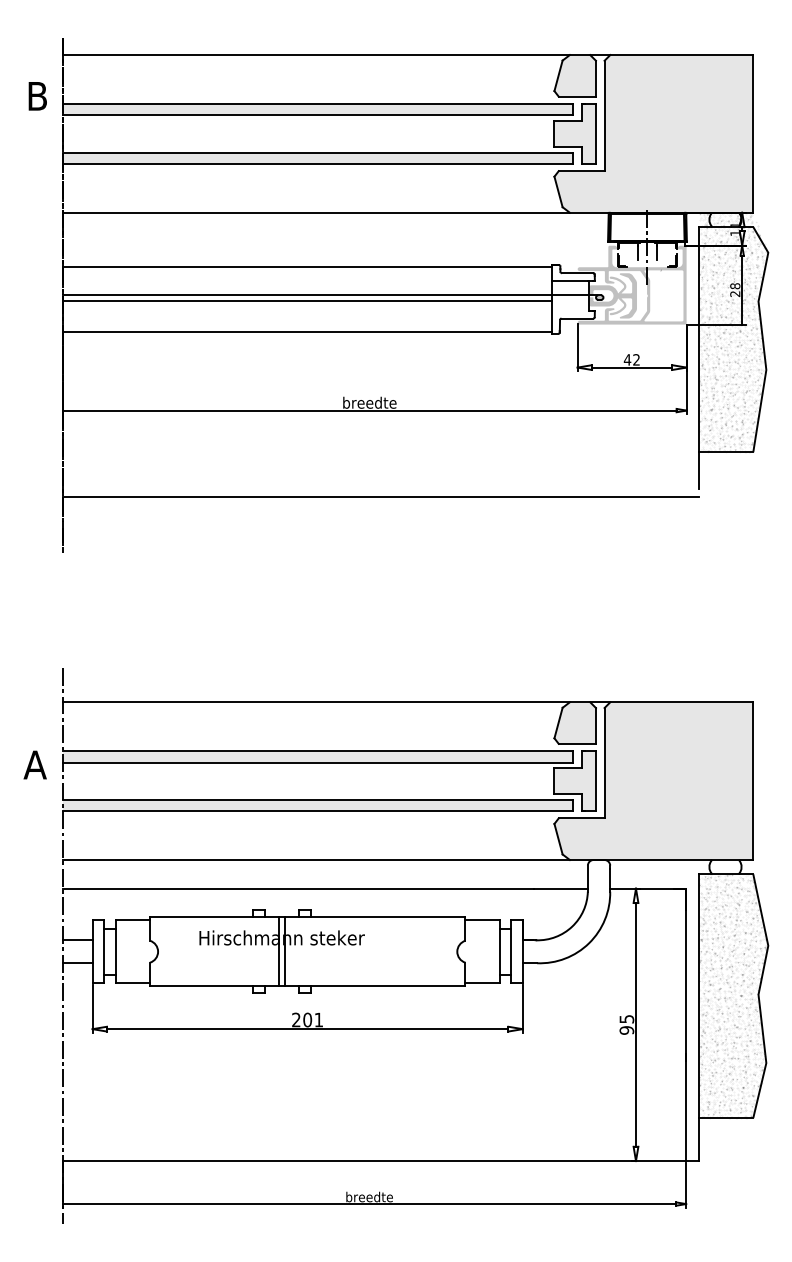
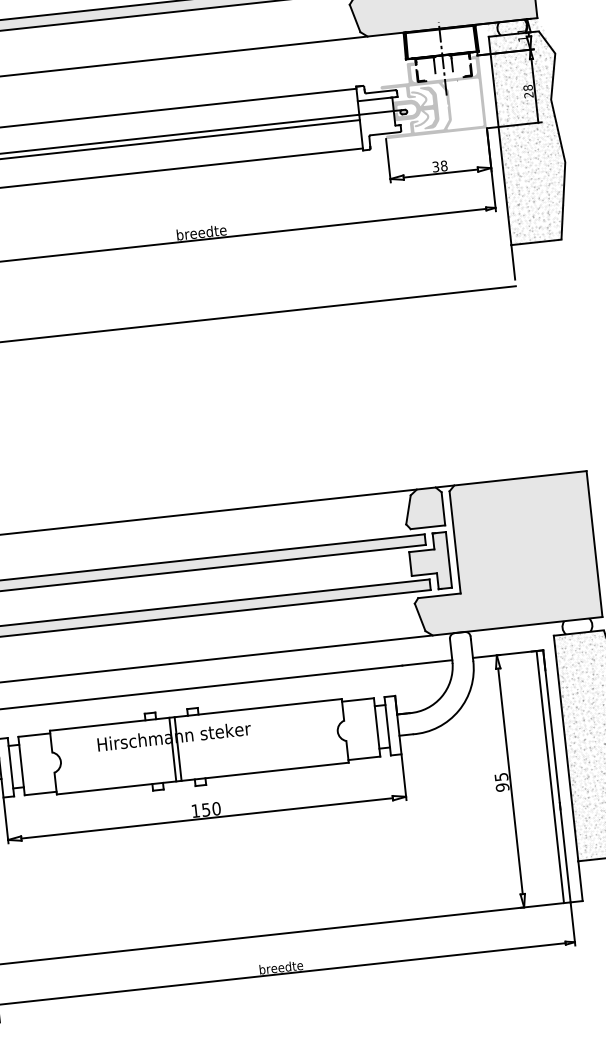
text: (631, 359) -> (439, 166), 42 -> 38
text: (307, 1019) -> (205, 809), 201 -> 150
line: (679, 1024) -> (550, 776), added

